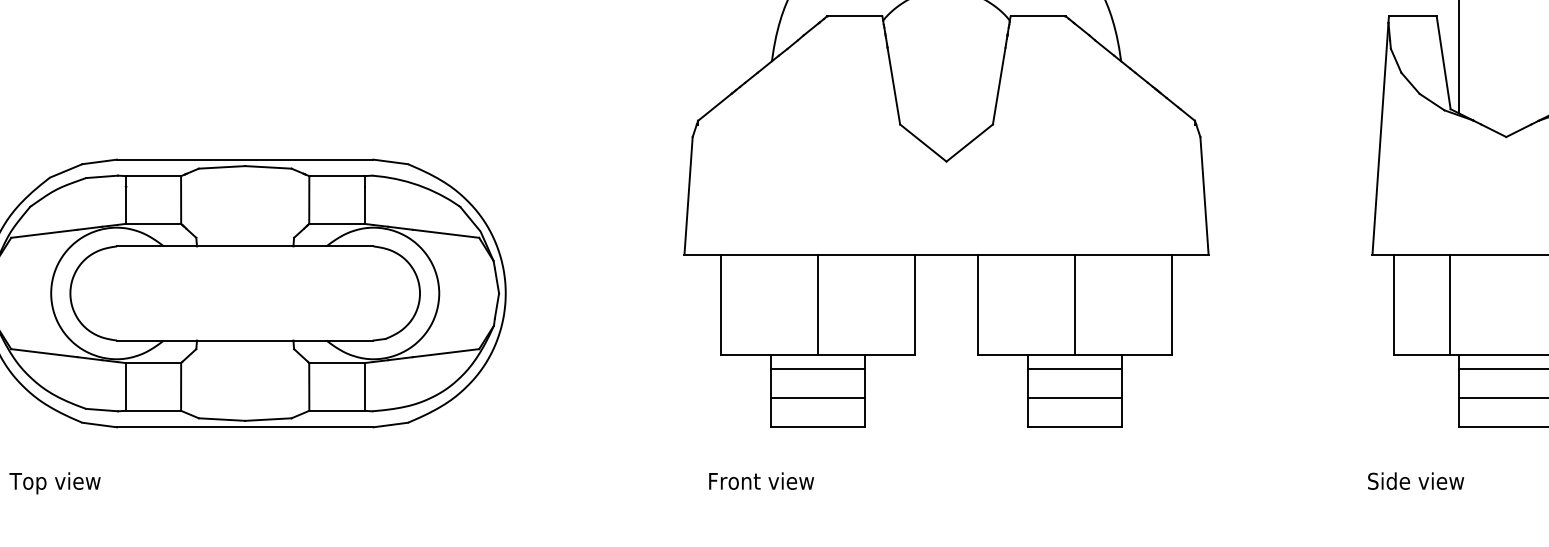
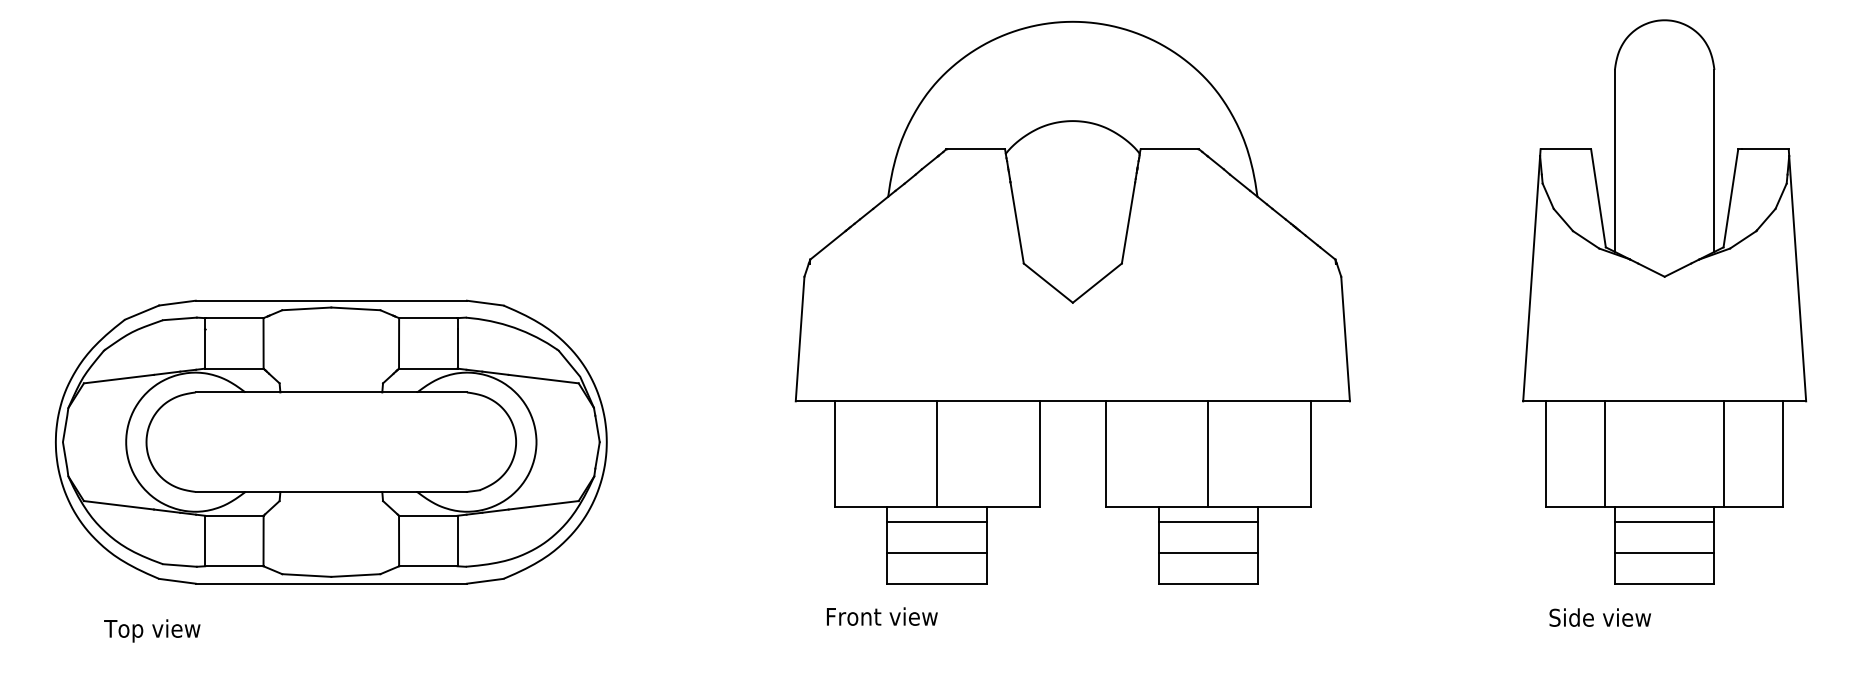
text: (761, 481) -> (882, 616), moved
text: (1416, 481) -> (1600, 617), moved
text: (55, 482) -> (152, 630), moved

